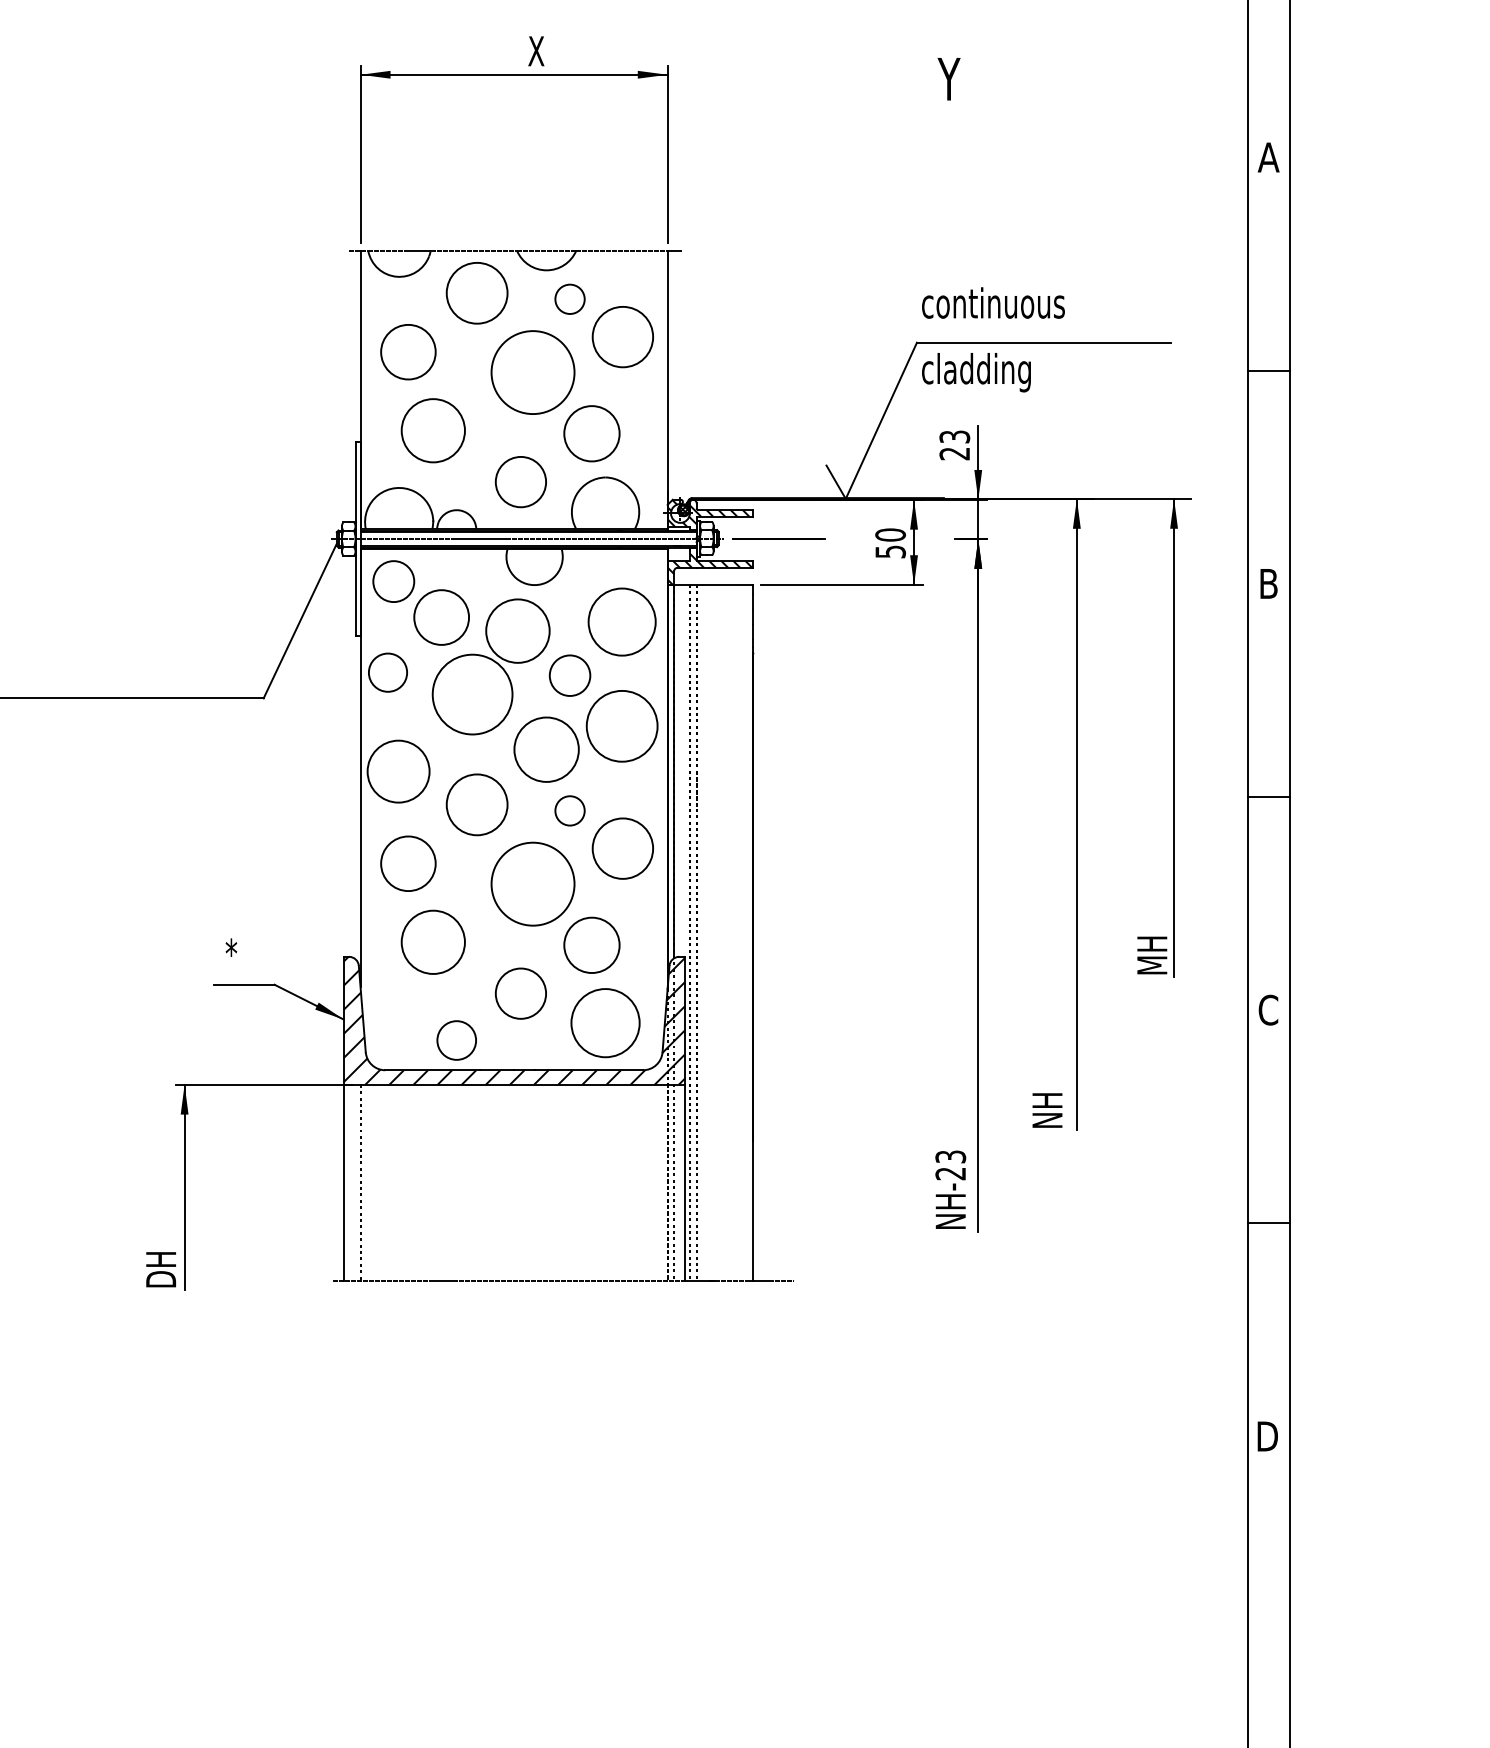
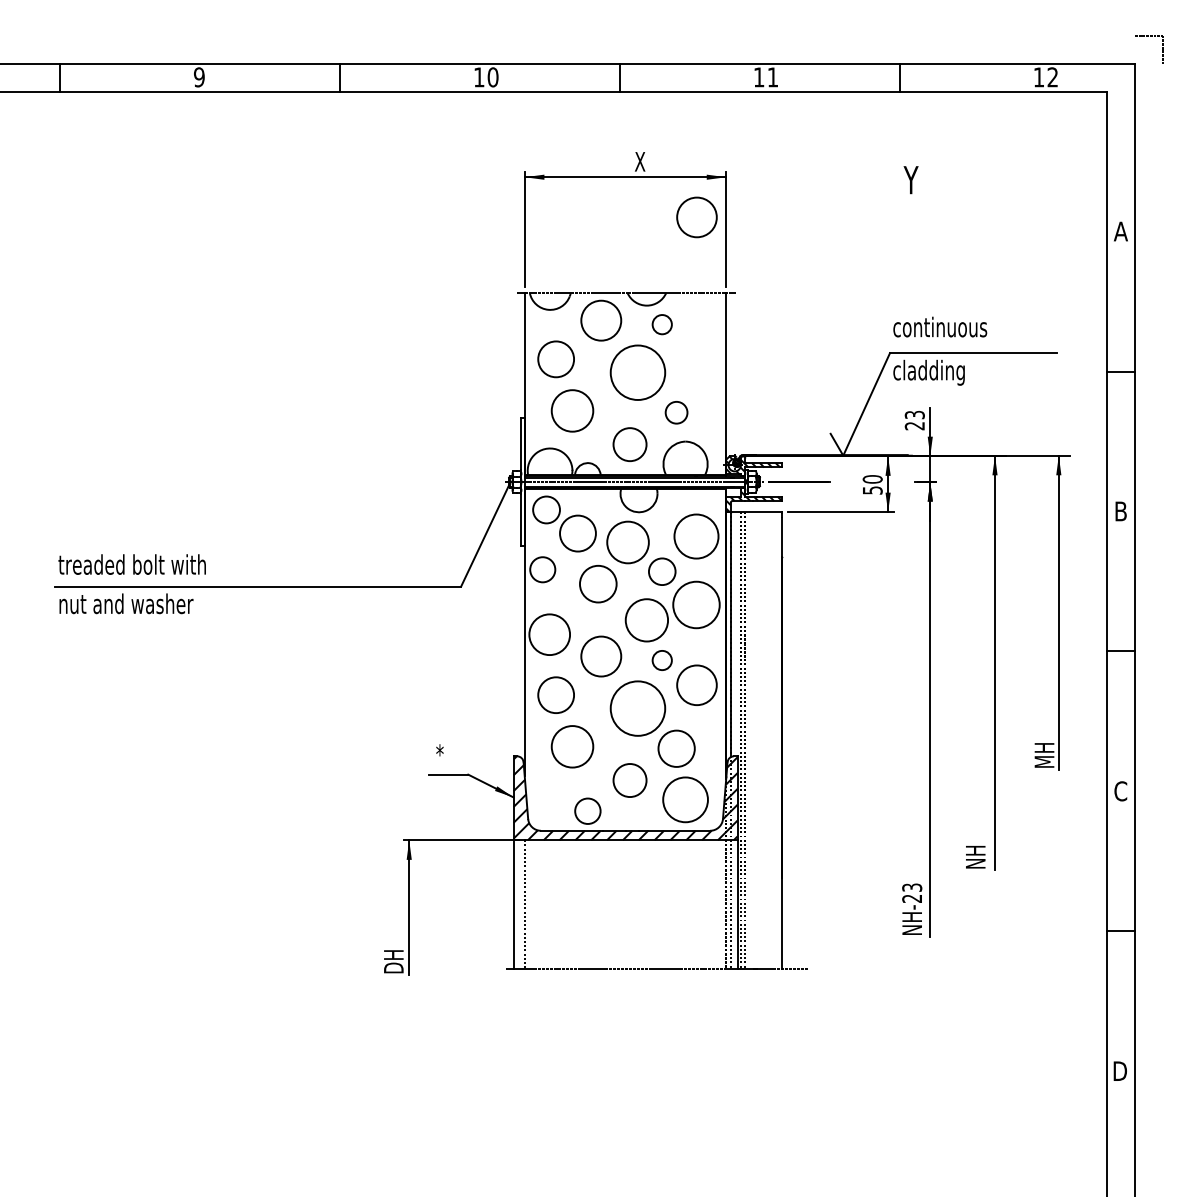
circle: (622, 337) -> (696, 217), moved
circle: (591, 433) -> (676, 412), size x0.6
circle: (472, 693) -> (598, 583), size x0.7

